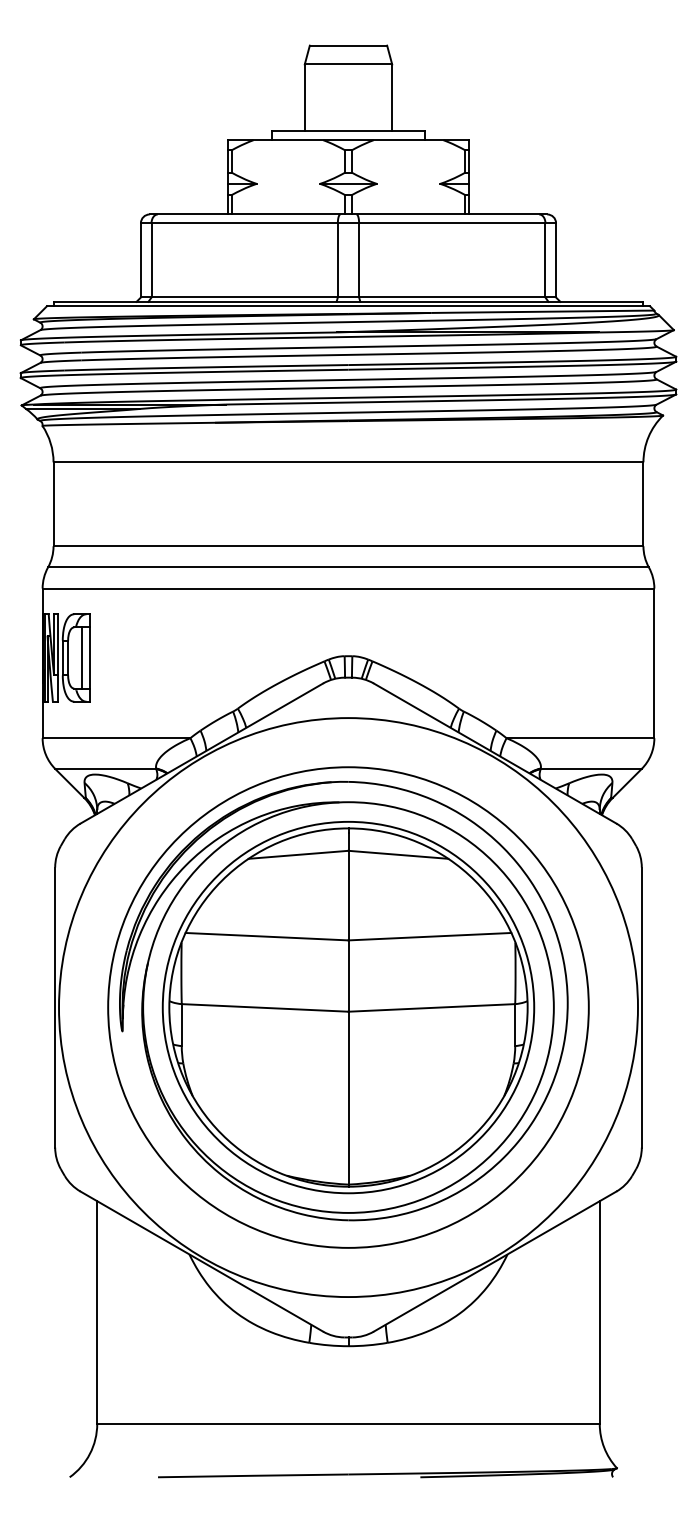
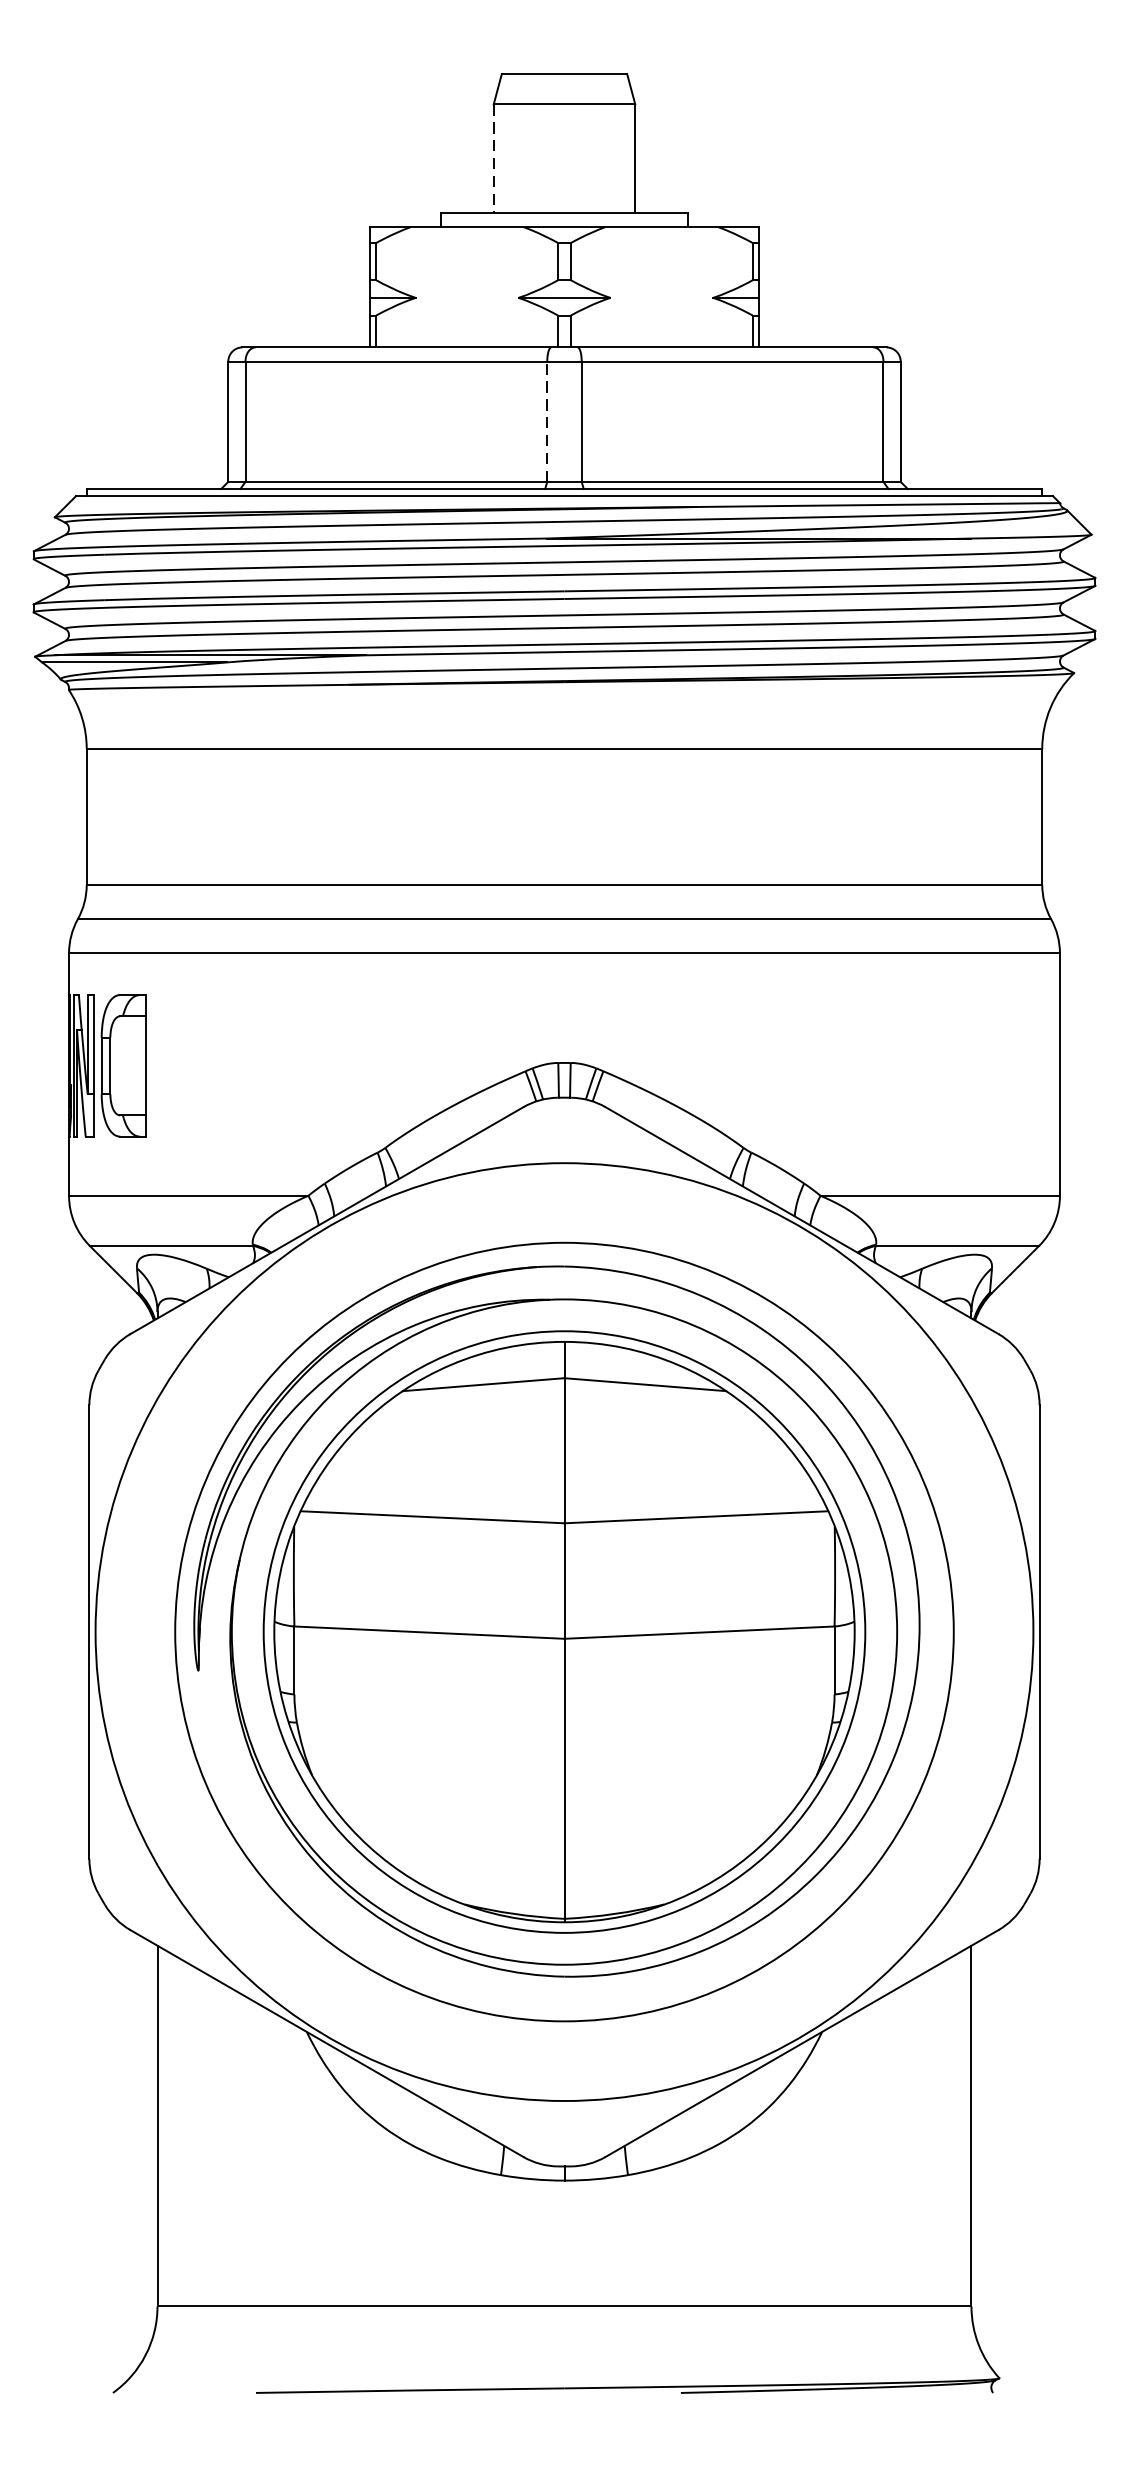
line: (304, 97) -> (493, 157), solid -> dashed
line: (337, 259) -> (546, 420), solid -> dashed
line: (82, 657) -> (133, 1065), removed

